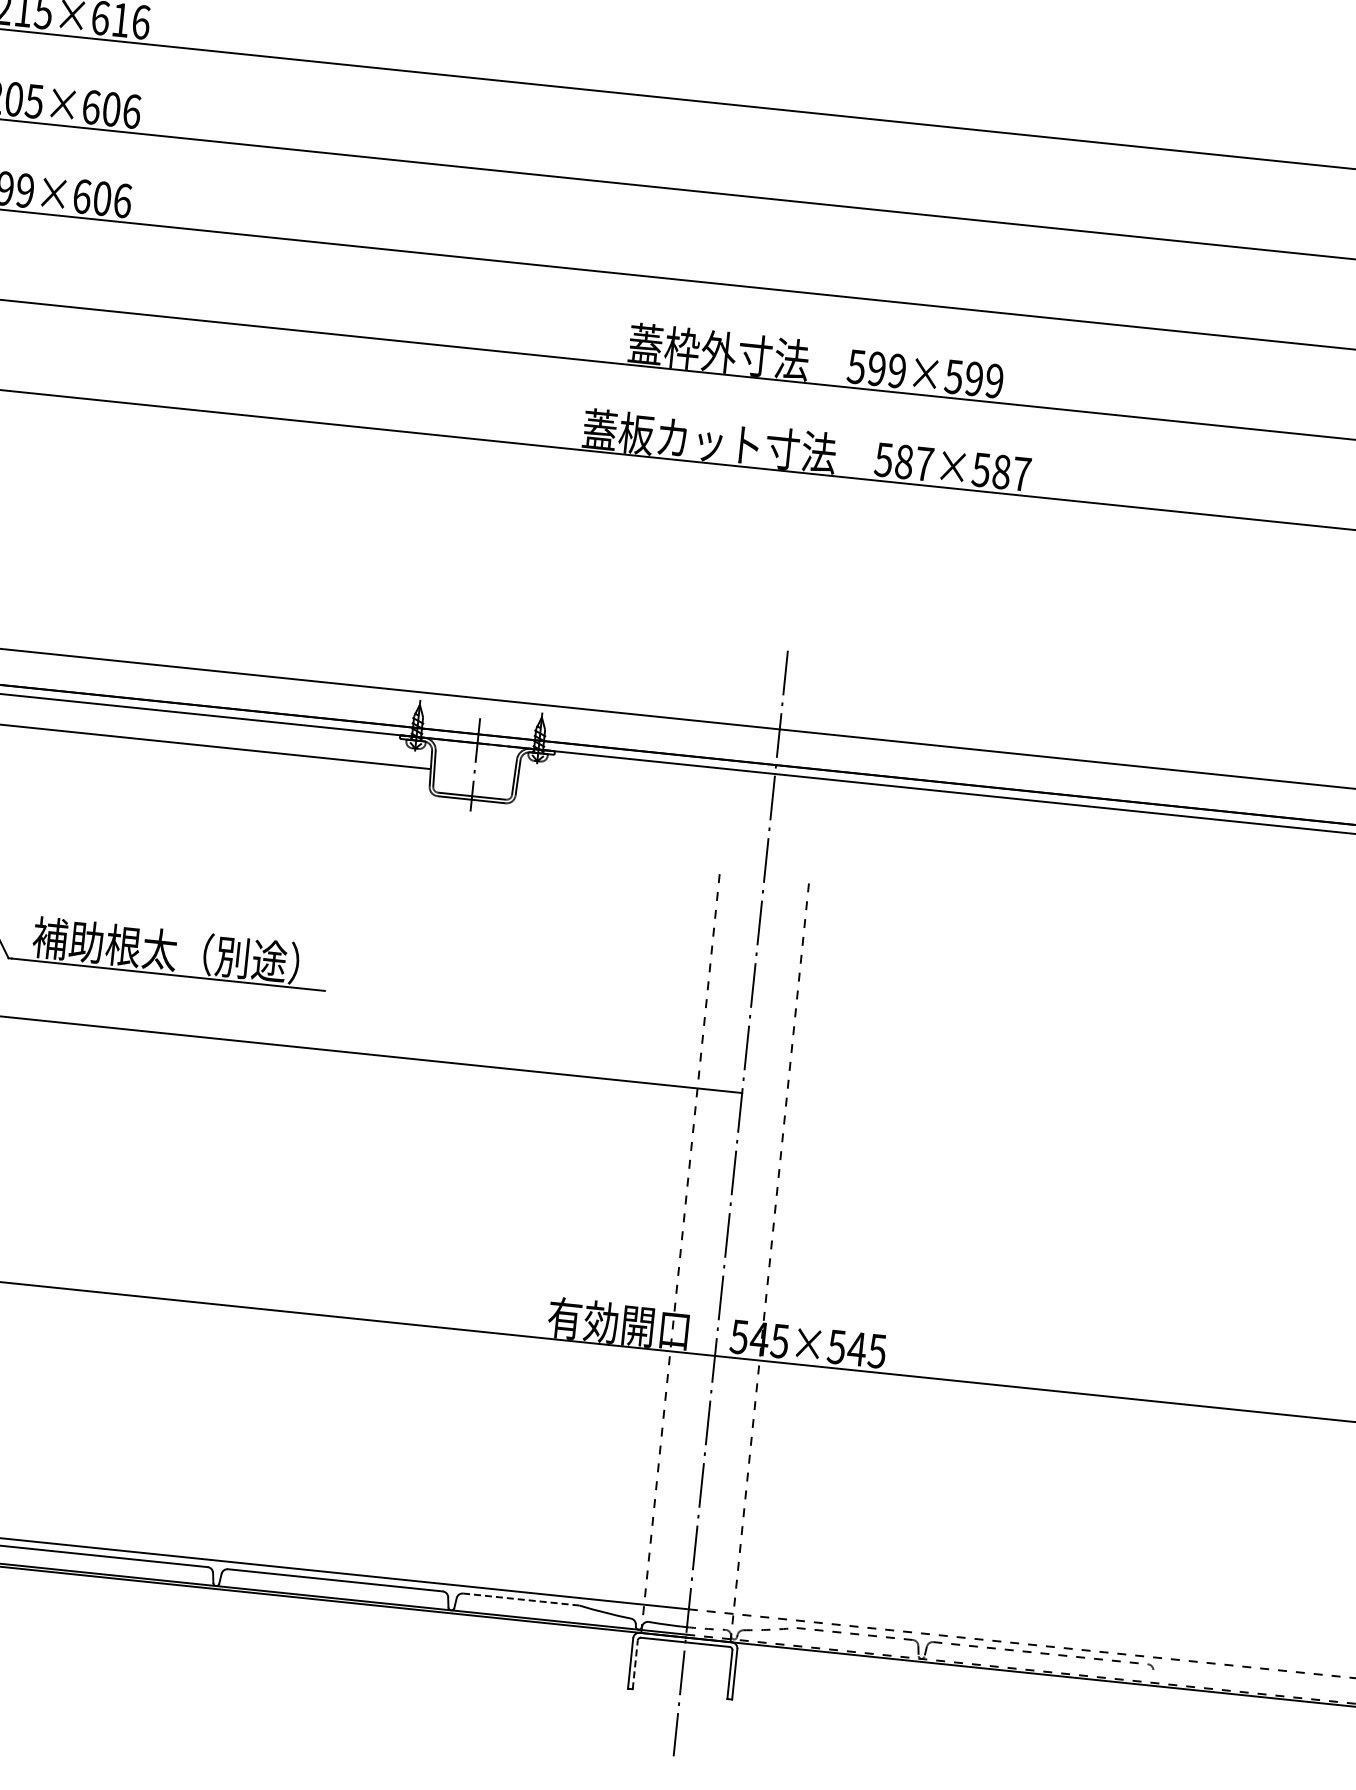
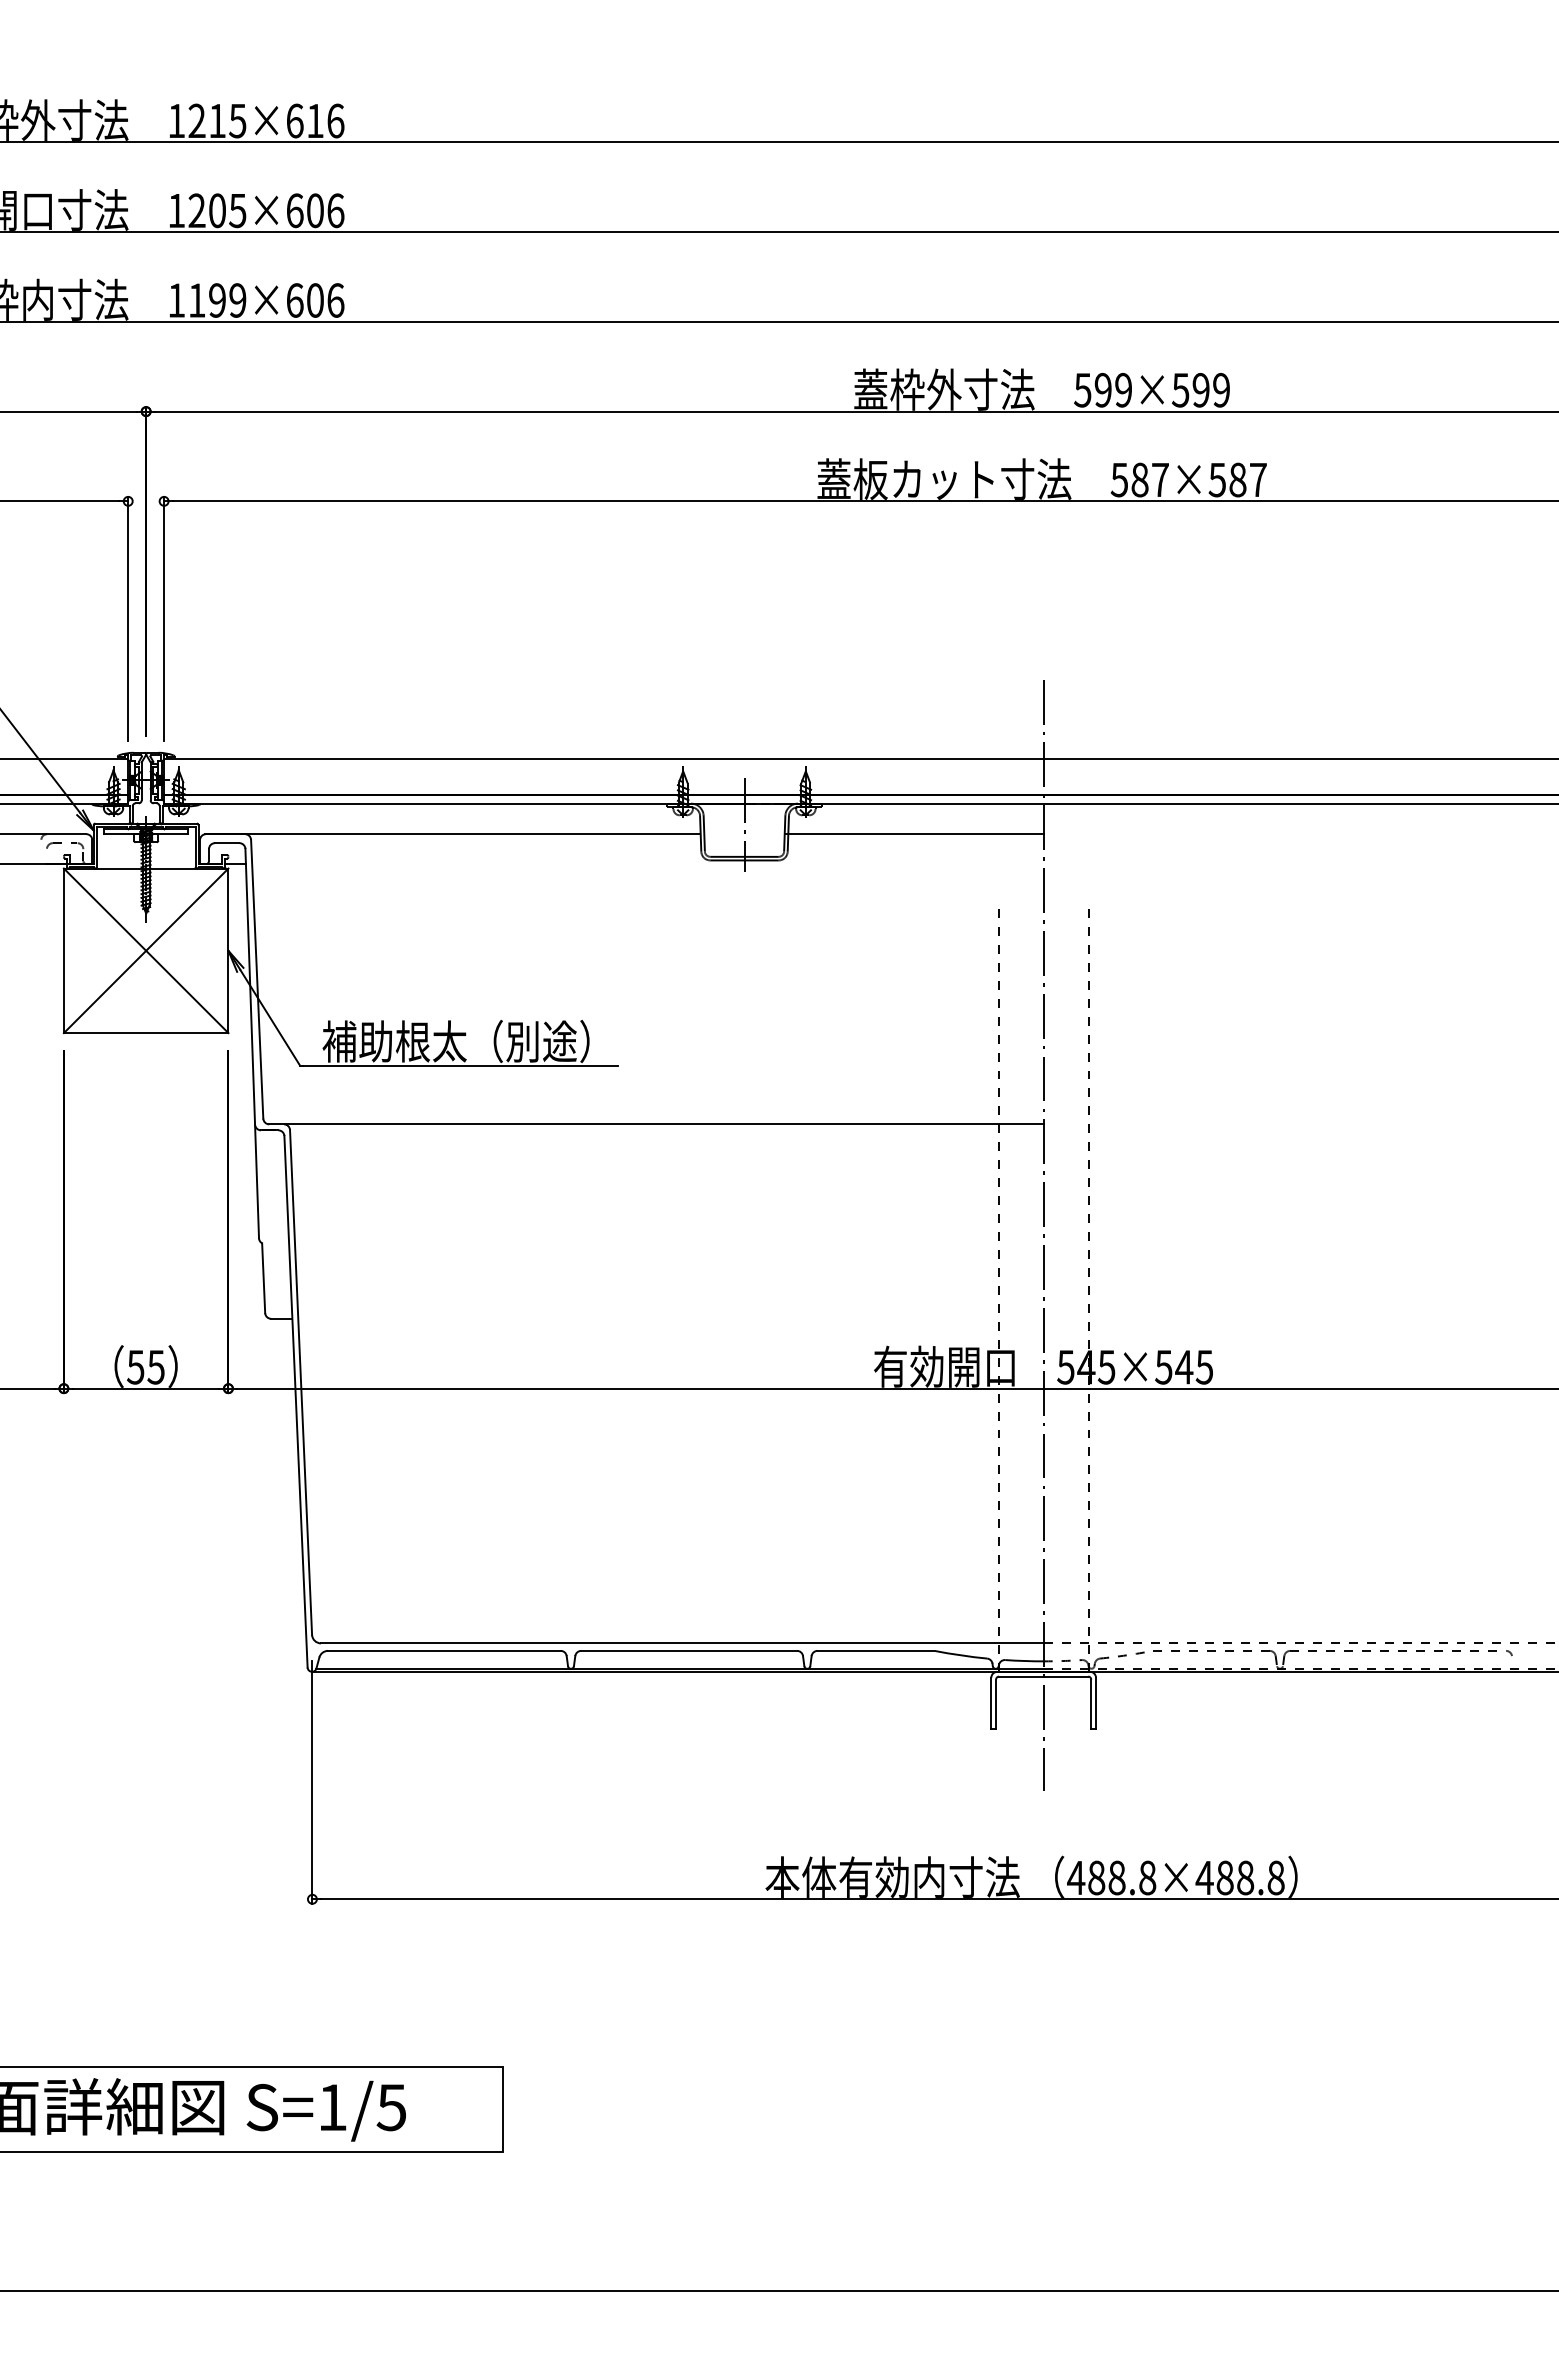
line: (643, 791) -> (914, 834), added
line: (520, 1599) -> (875, 1650), dashed -> solid
line: (635, 1665) -> (996, 1704), dashed -> solid

